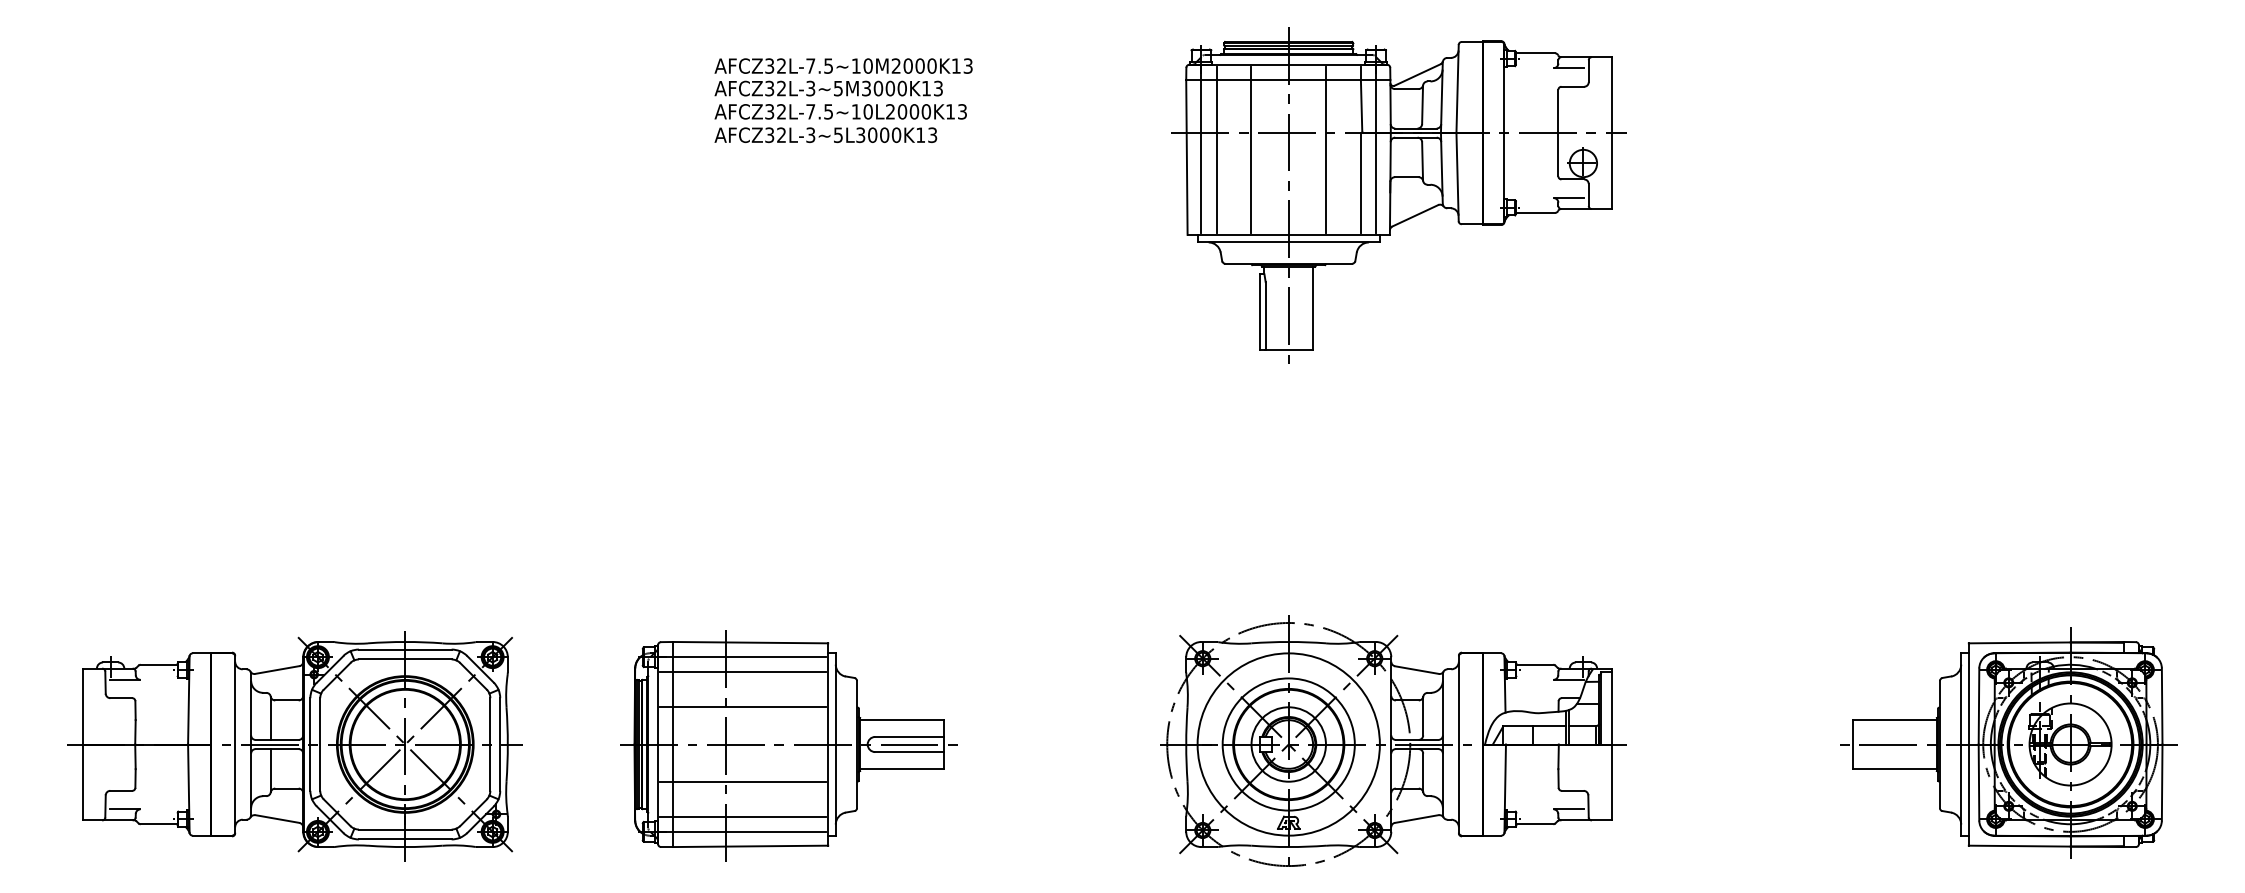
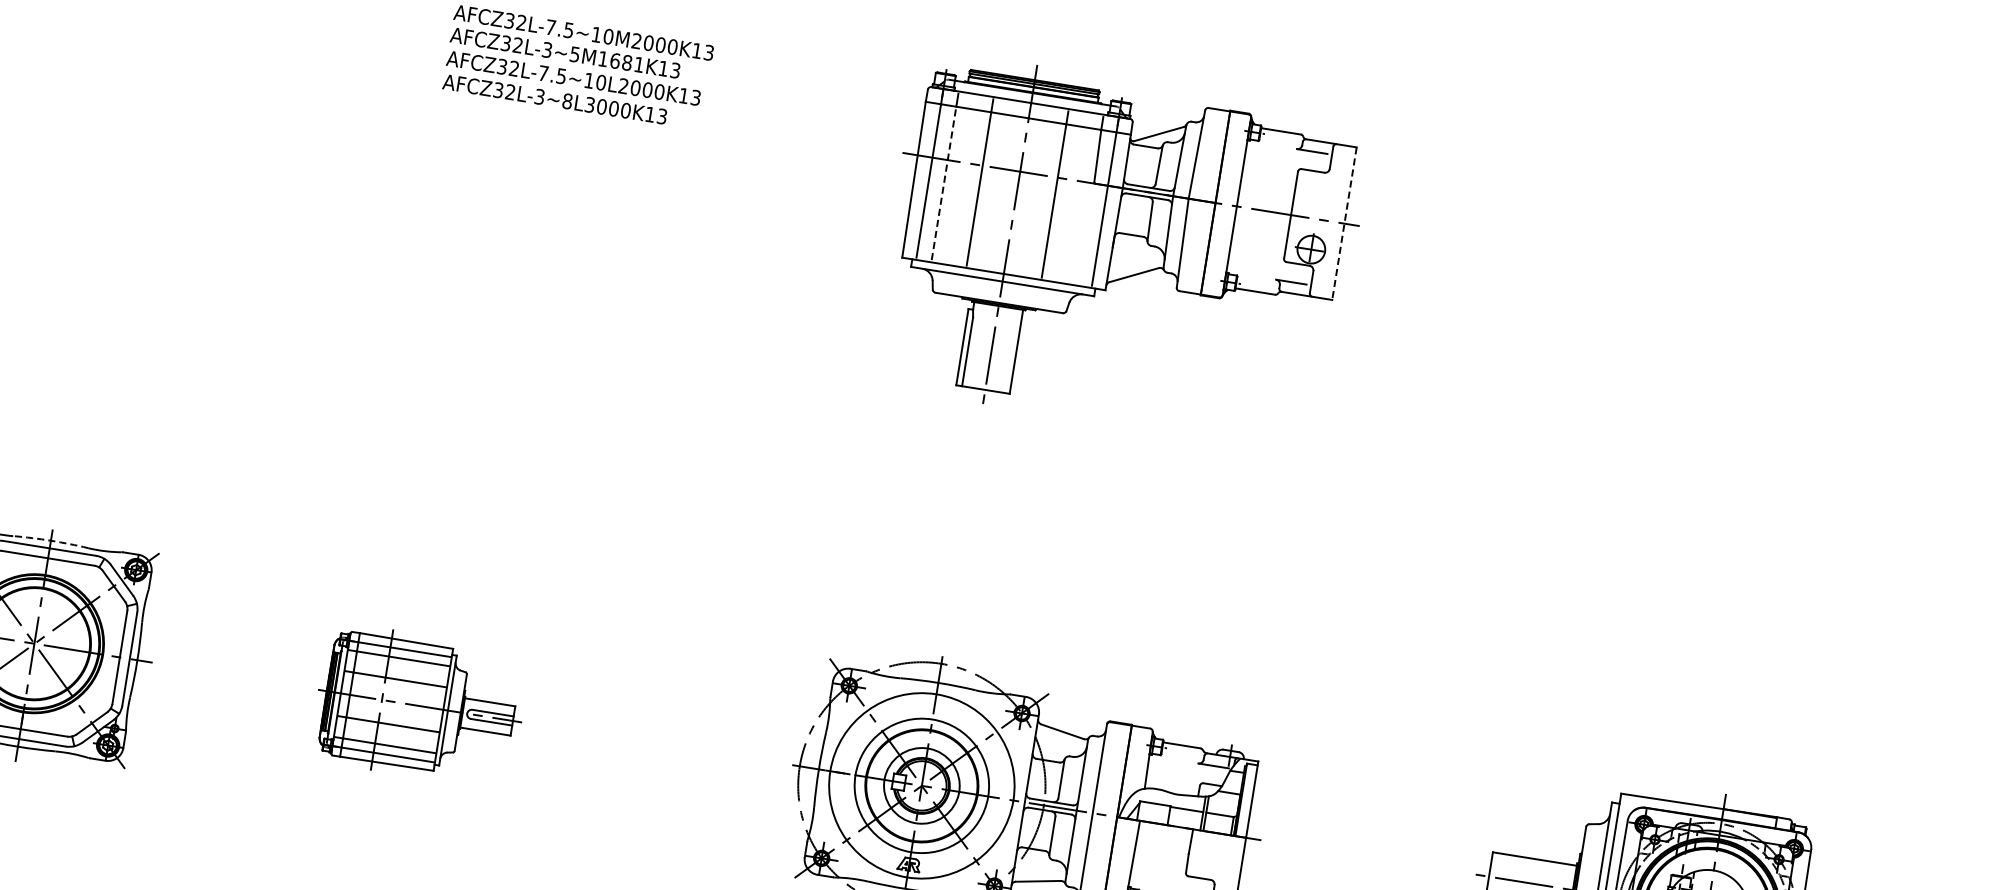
text: (884, 88) -> (621, 61), AFCZ32L-3~5M3000K13 -> AFCZ32L-3~5M1681K13
line: (1611, 133) -> (1344, 224), solid -> dashed
text: (838, 134) -> (567, 100), AFCZ32L-3~5L3000K13 -> AFCZ32L-3~8L3000K13
line: (1216, 155) -> (944, 182), solid -> dashed
line: (1360, 182) -> (1084, 232), removed
arc: (405, 641) -> (51, 540), solid -> dashed
part: (788, 745) -> (419, 706), size x0.6

